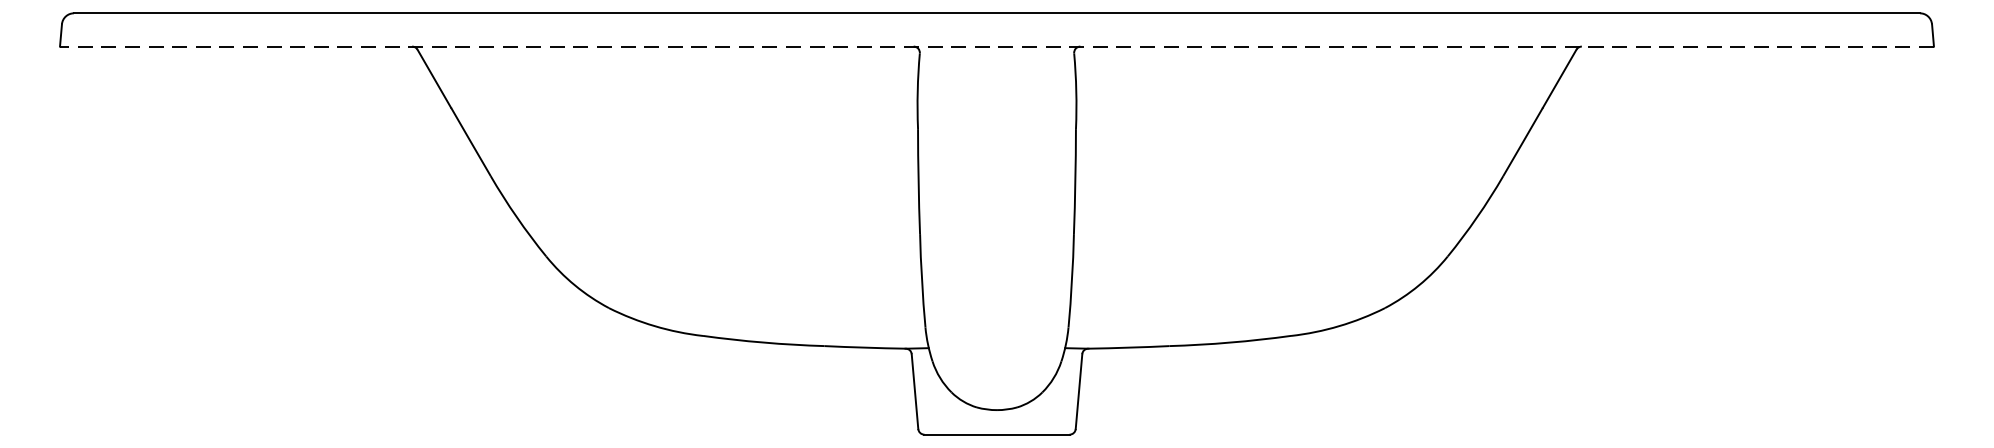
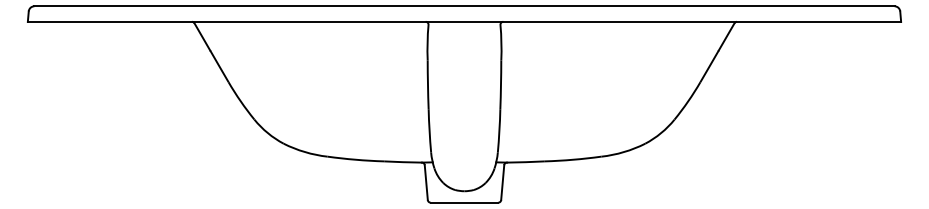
line: (997, 45) -> (464, 21), dashed -> solid

